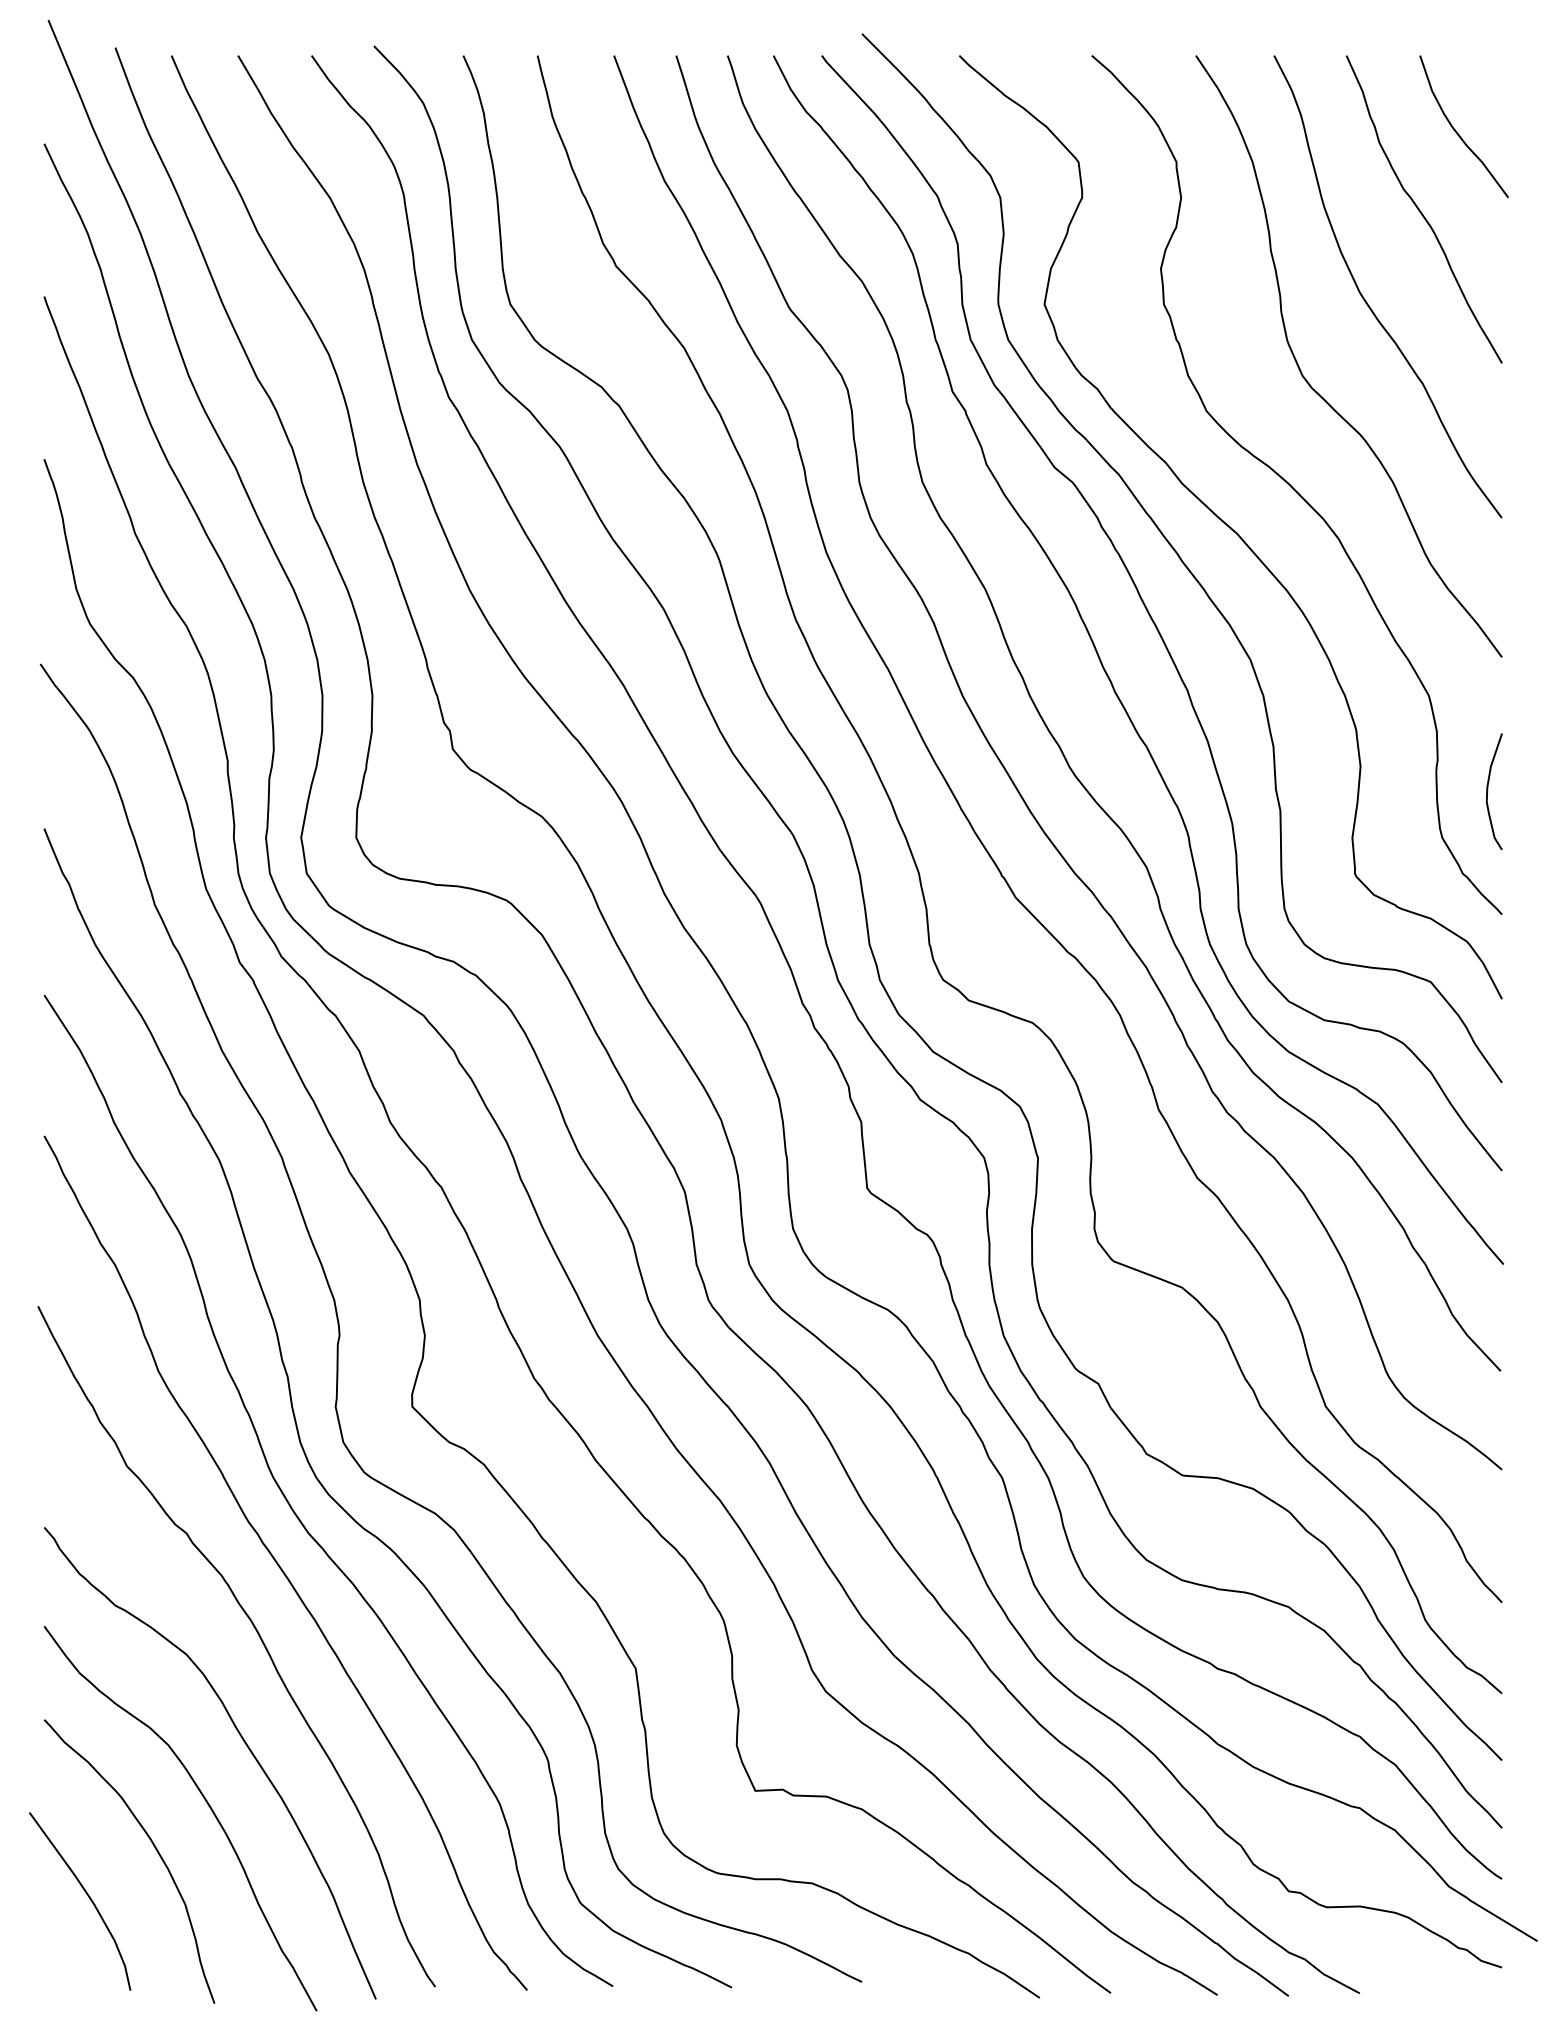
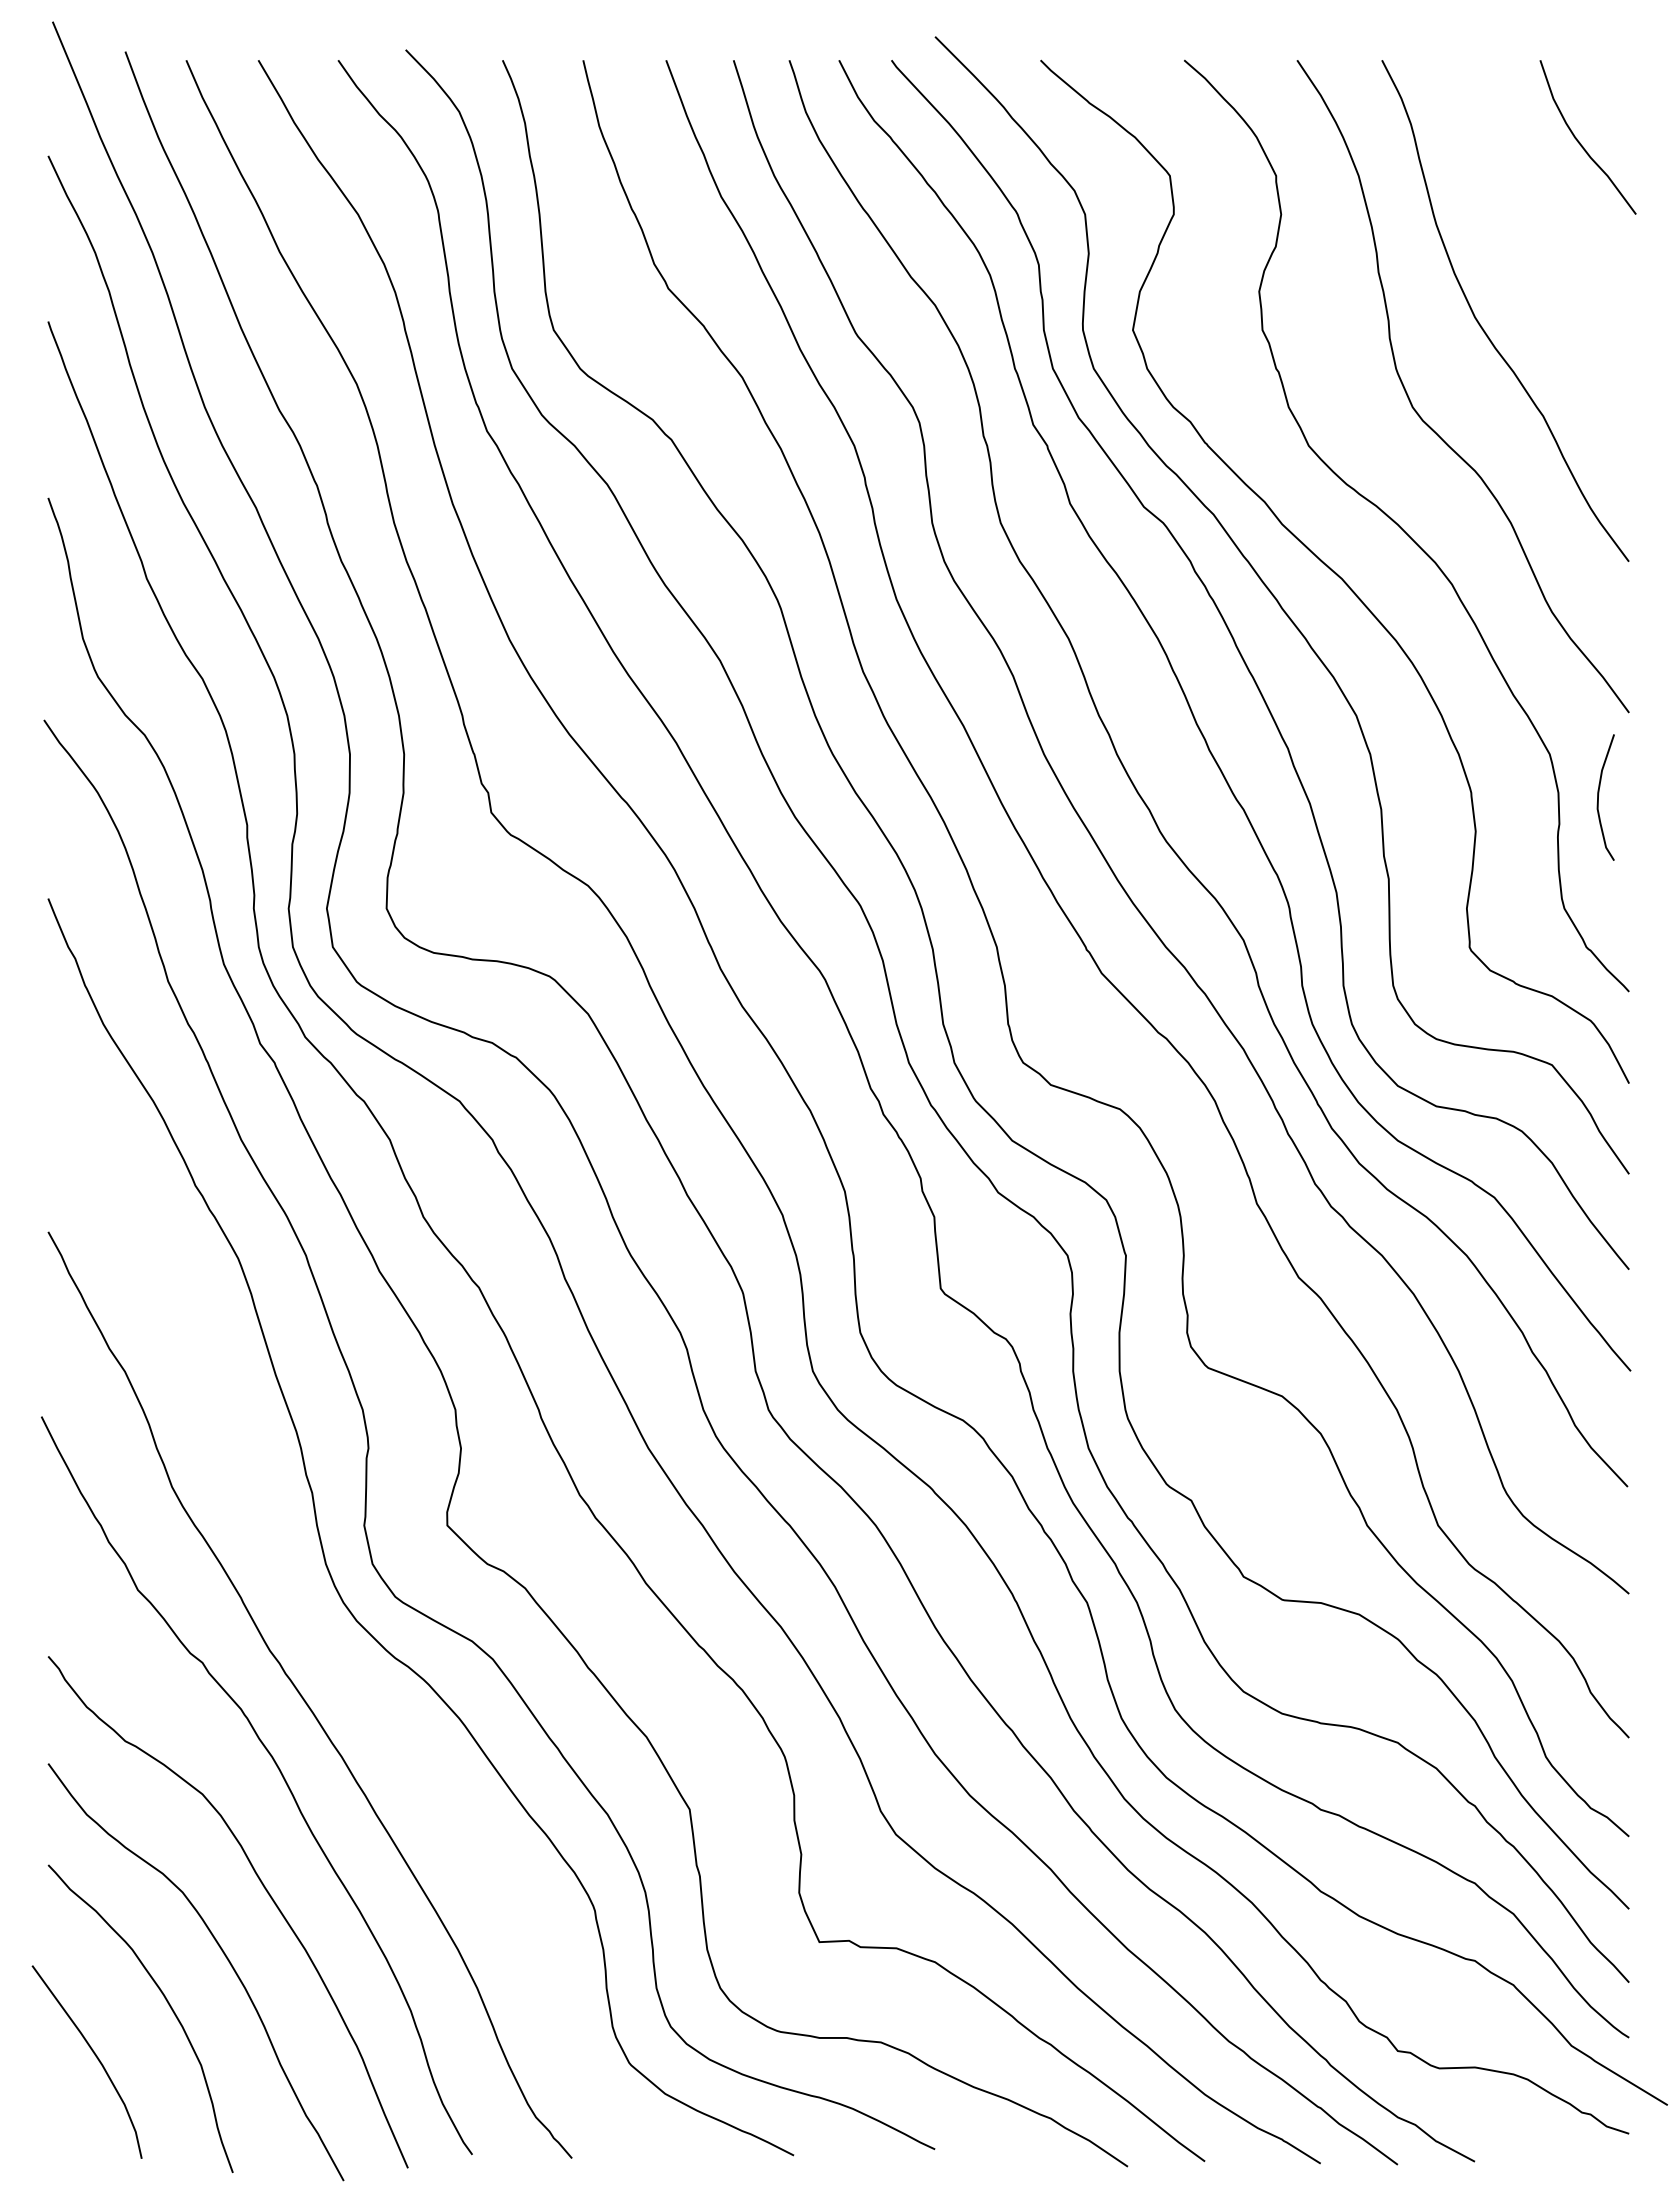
curve: (1421, 211) -> (1541, 229), removed
curve: (1488, 788) -> (1599, 794), moved
curve: (297, 1514) -> (322, 1642), removed

